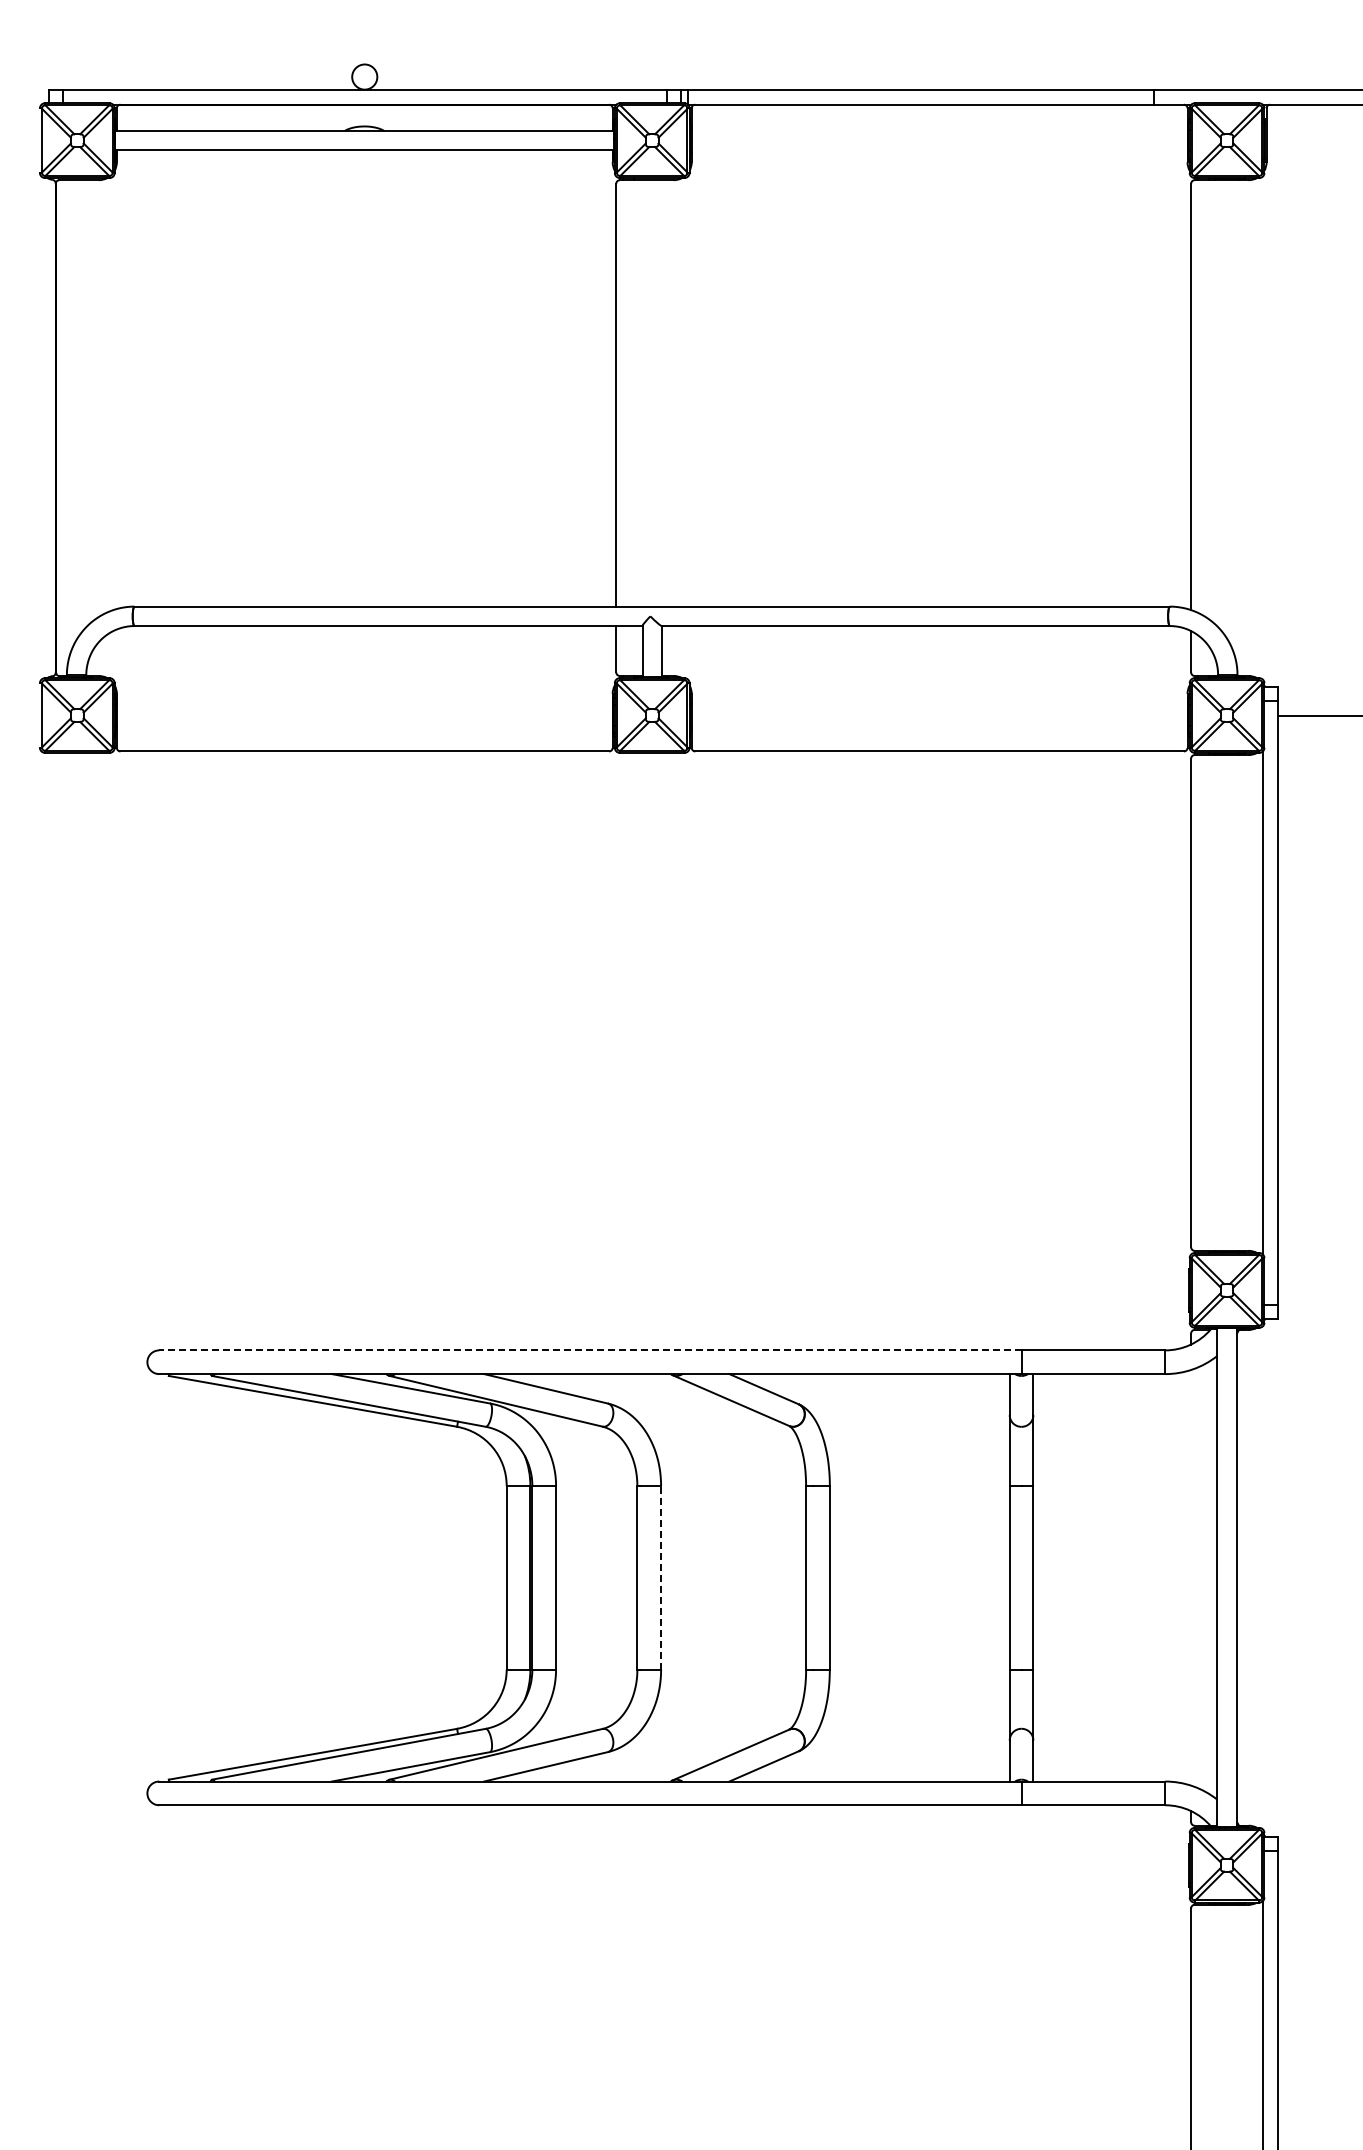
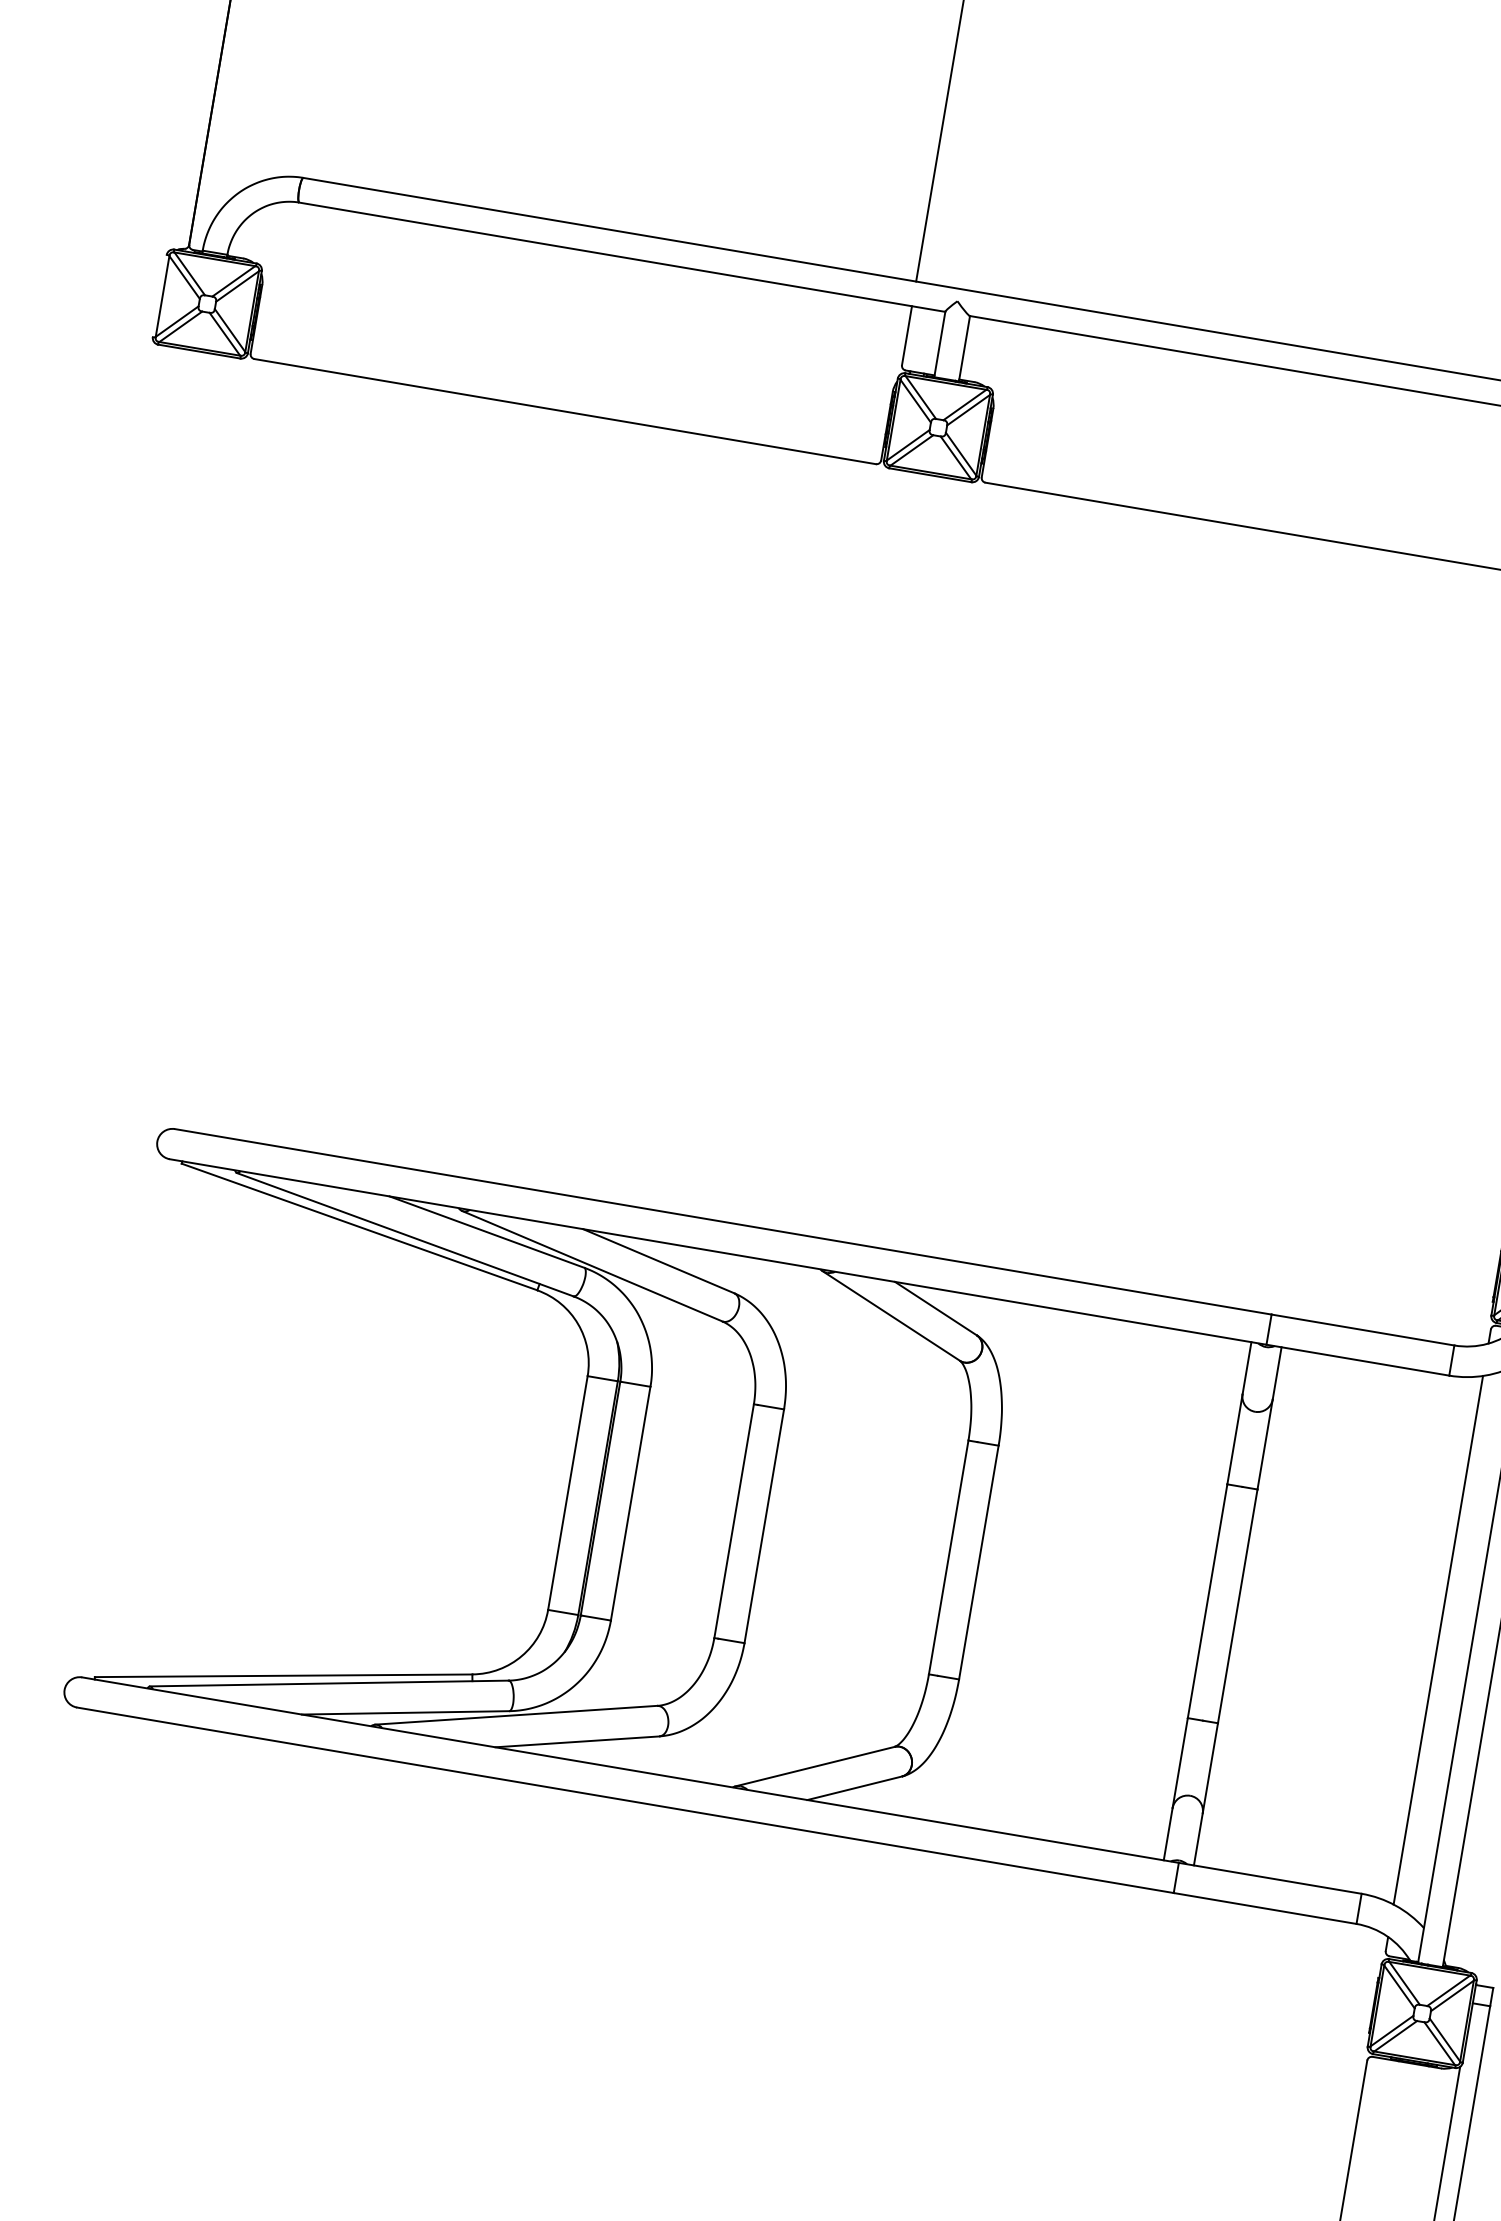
line: (589, 1350) -> (722, 1221), dashed -> solid
line: (661, 1577) -> (764, 1525), dashed -> solid
line: (1191, 1577) -> (1438, 1639), added

